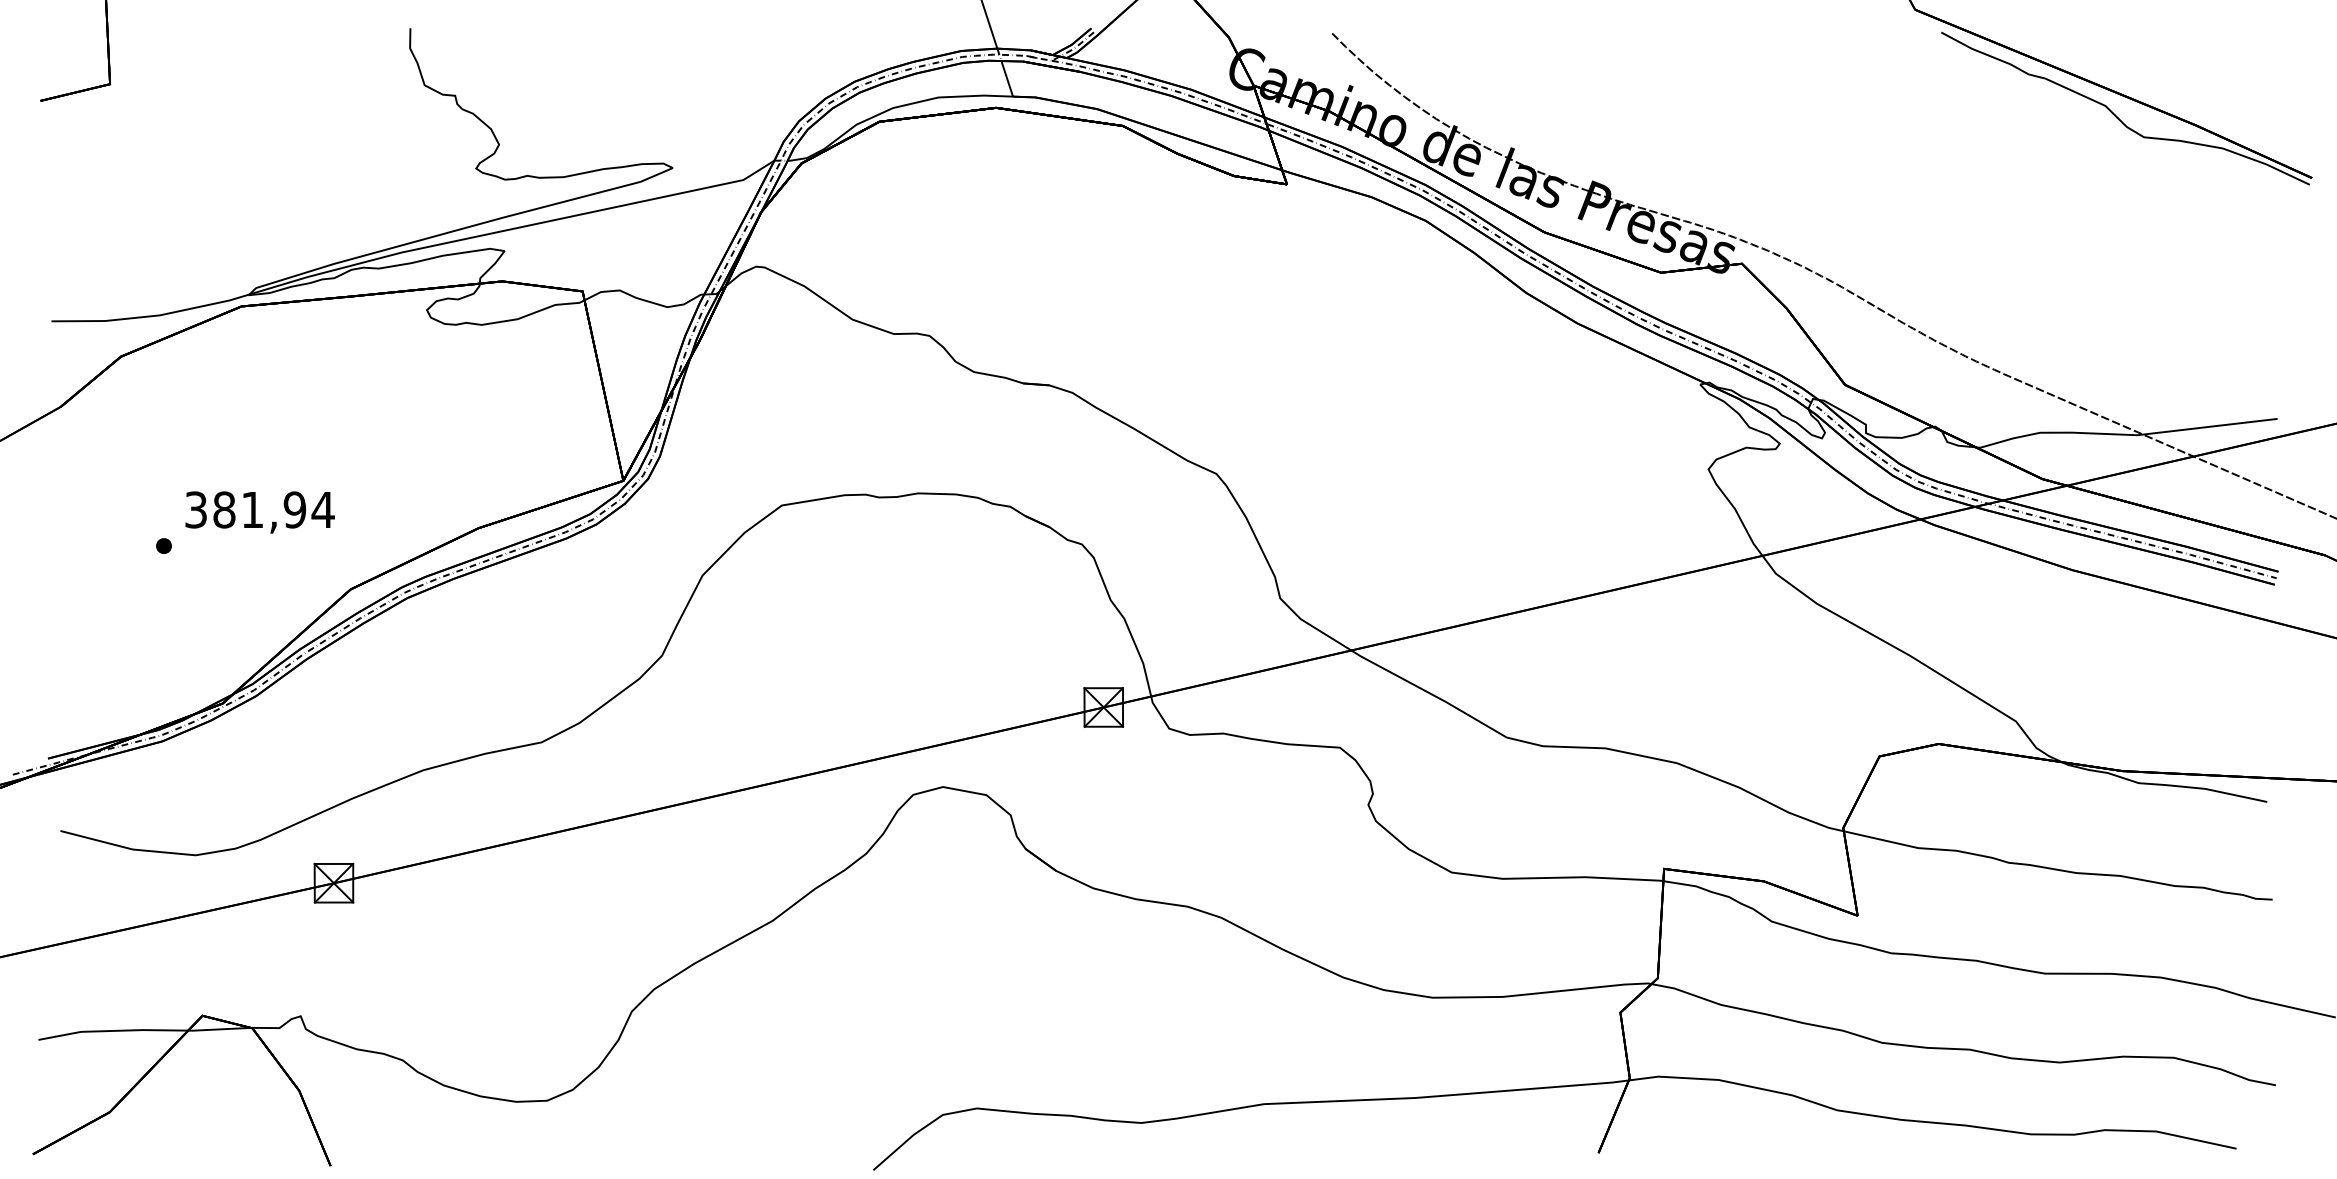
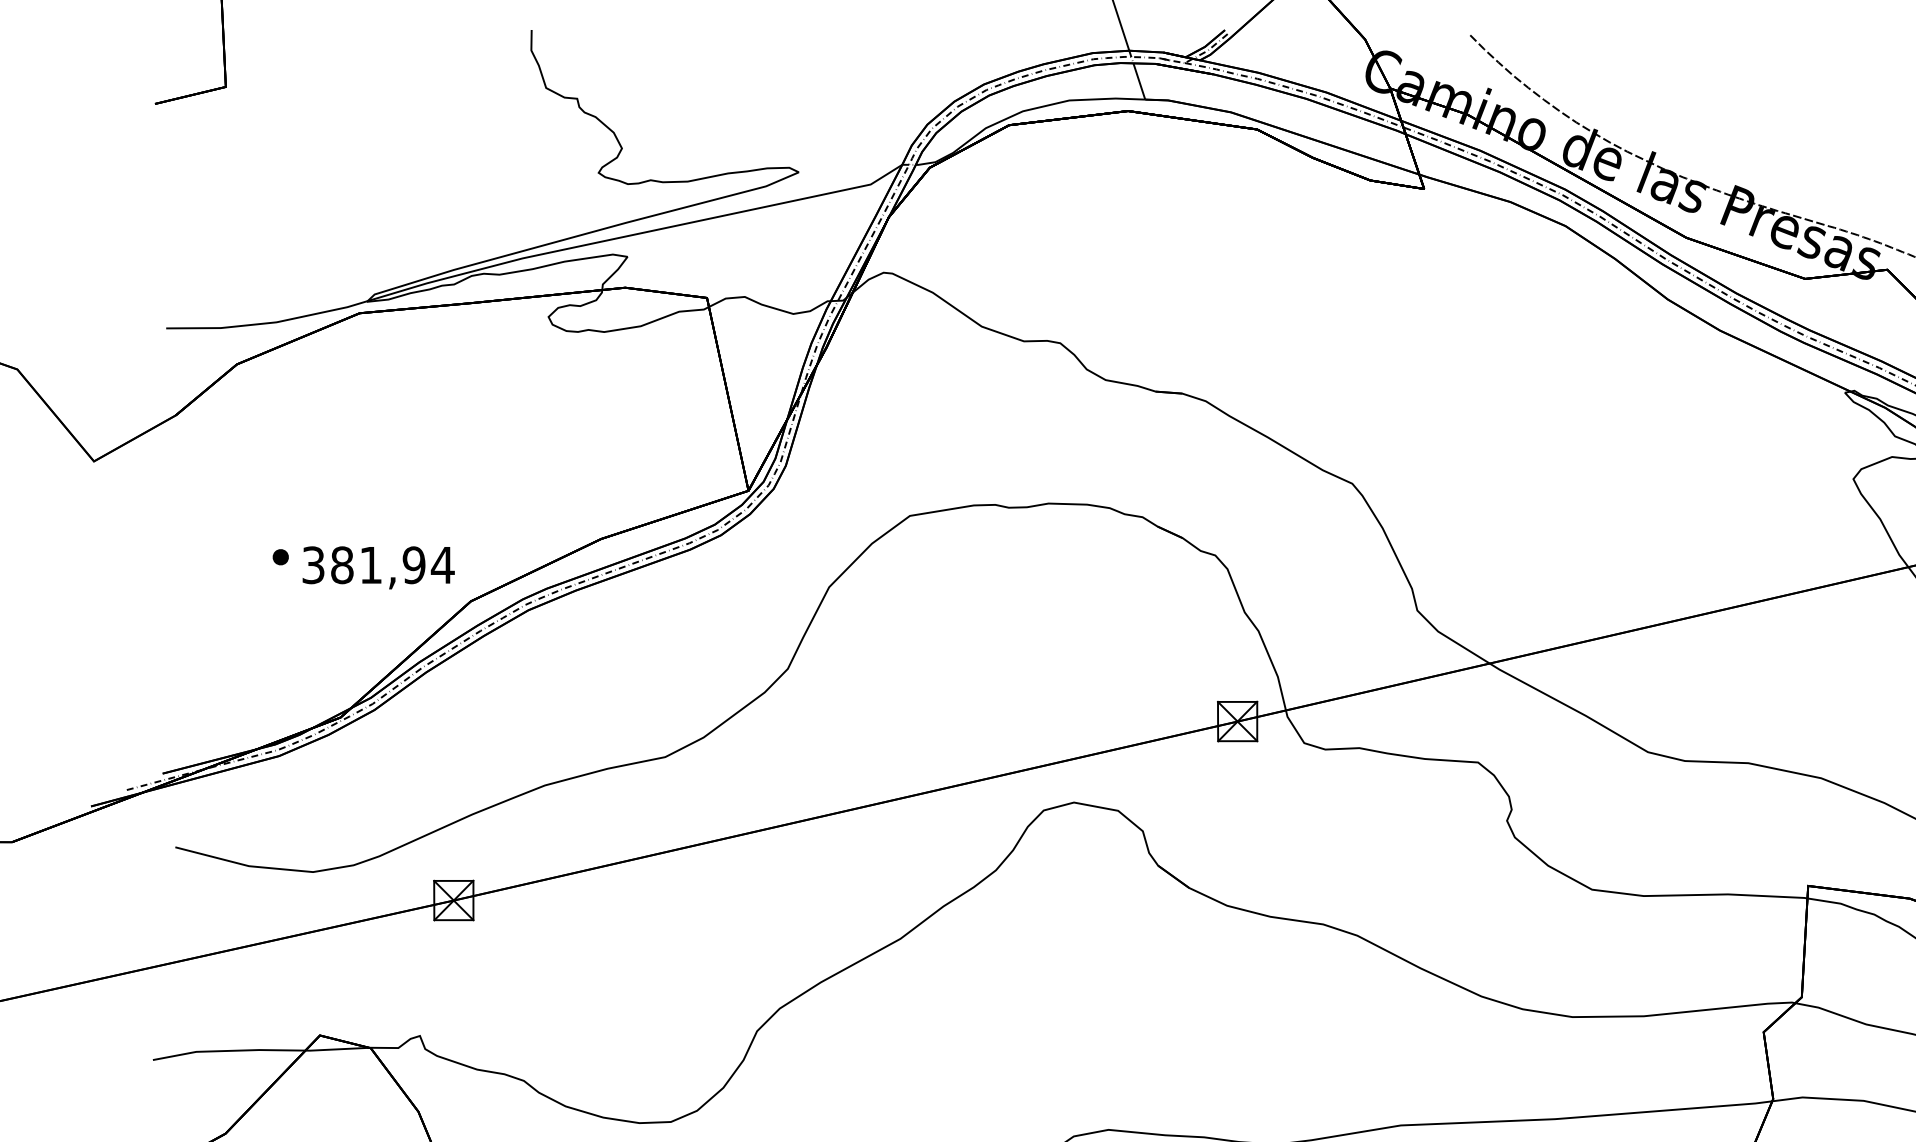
text: (259, 512) -> (378, 567), moved

